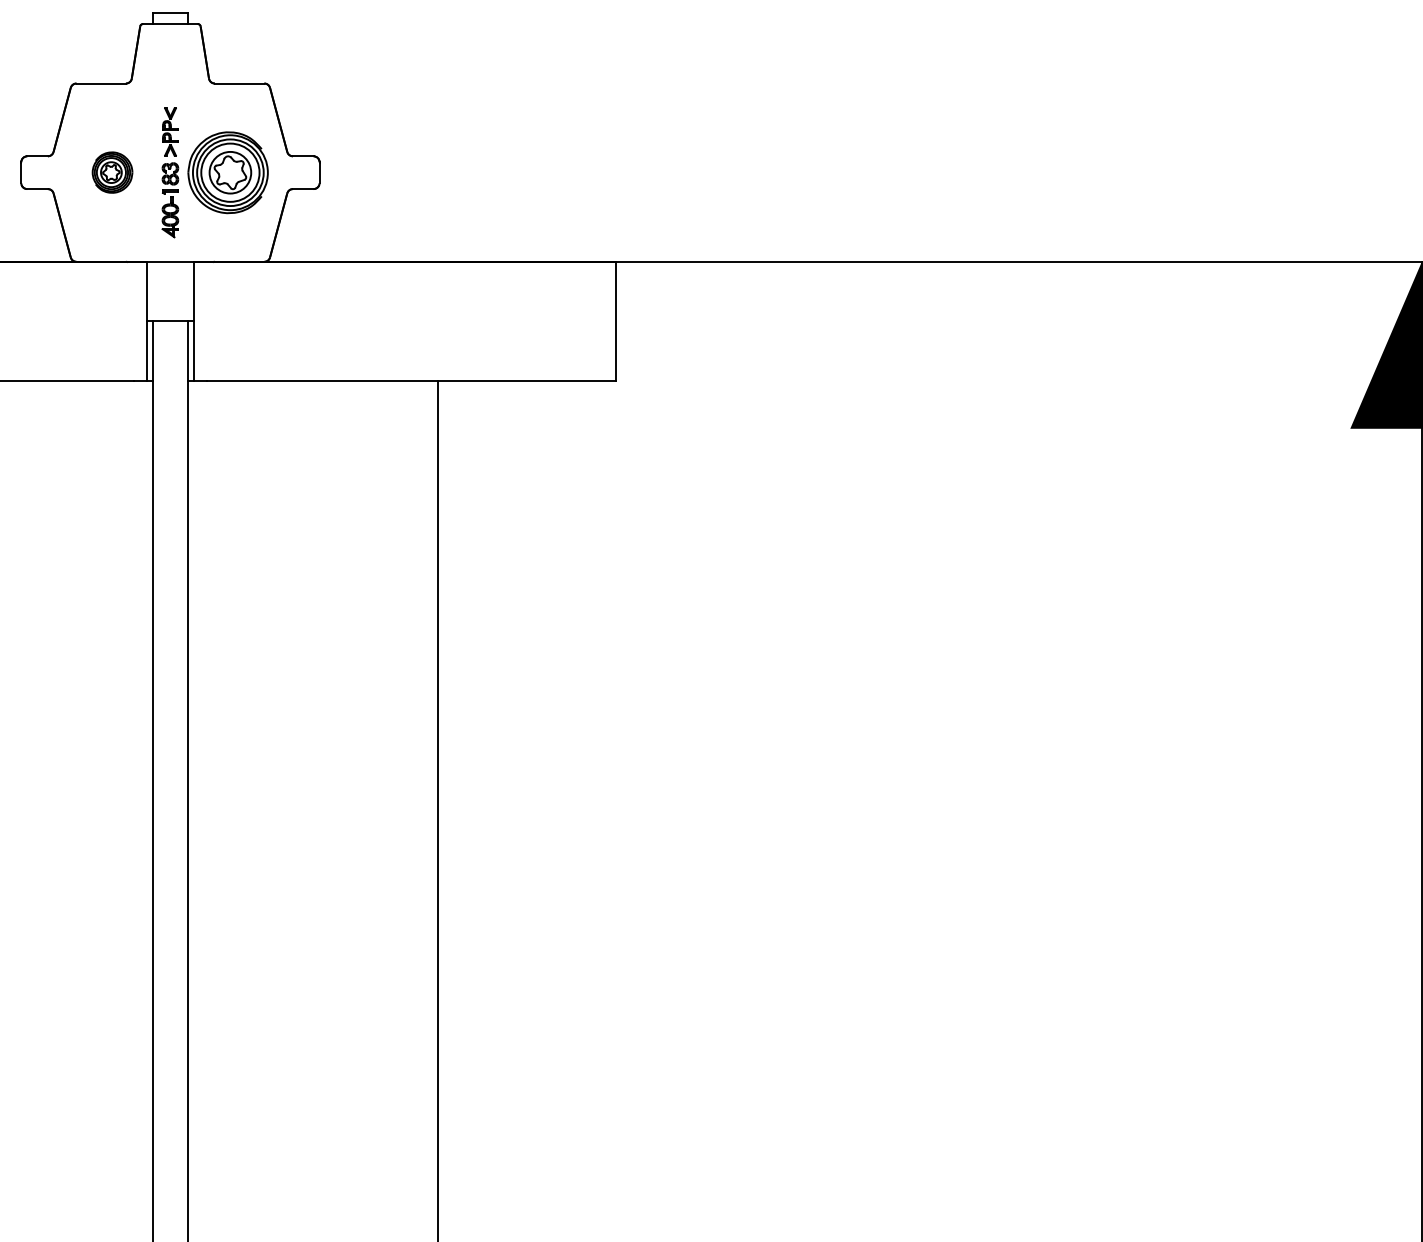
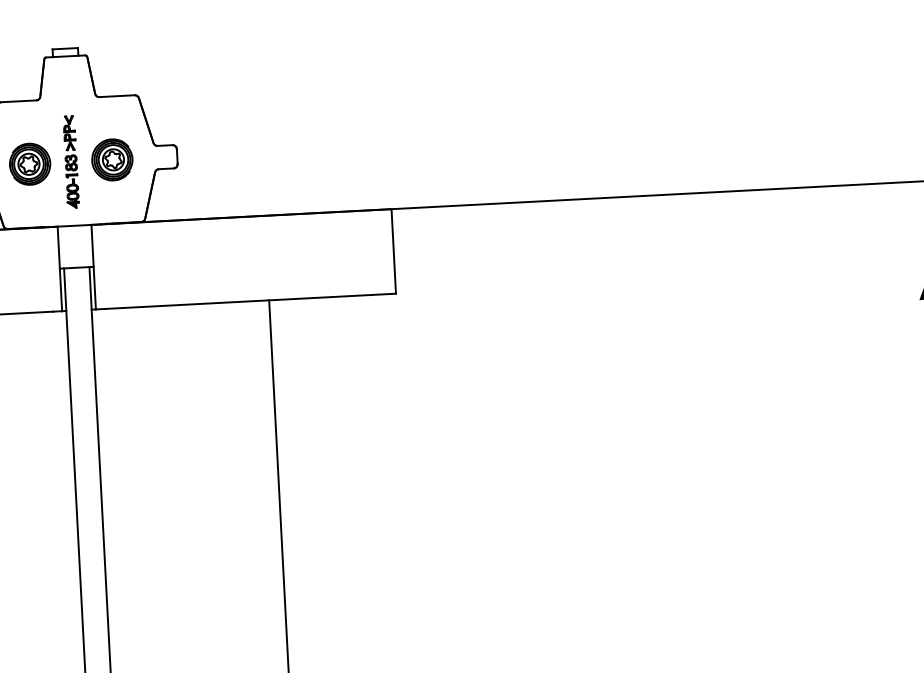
part: (112, 172) -> (30, 164), size x1.43
part: (228, 172) -> (112, 159), size x0.71

